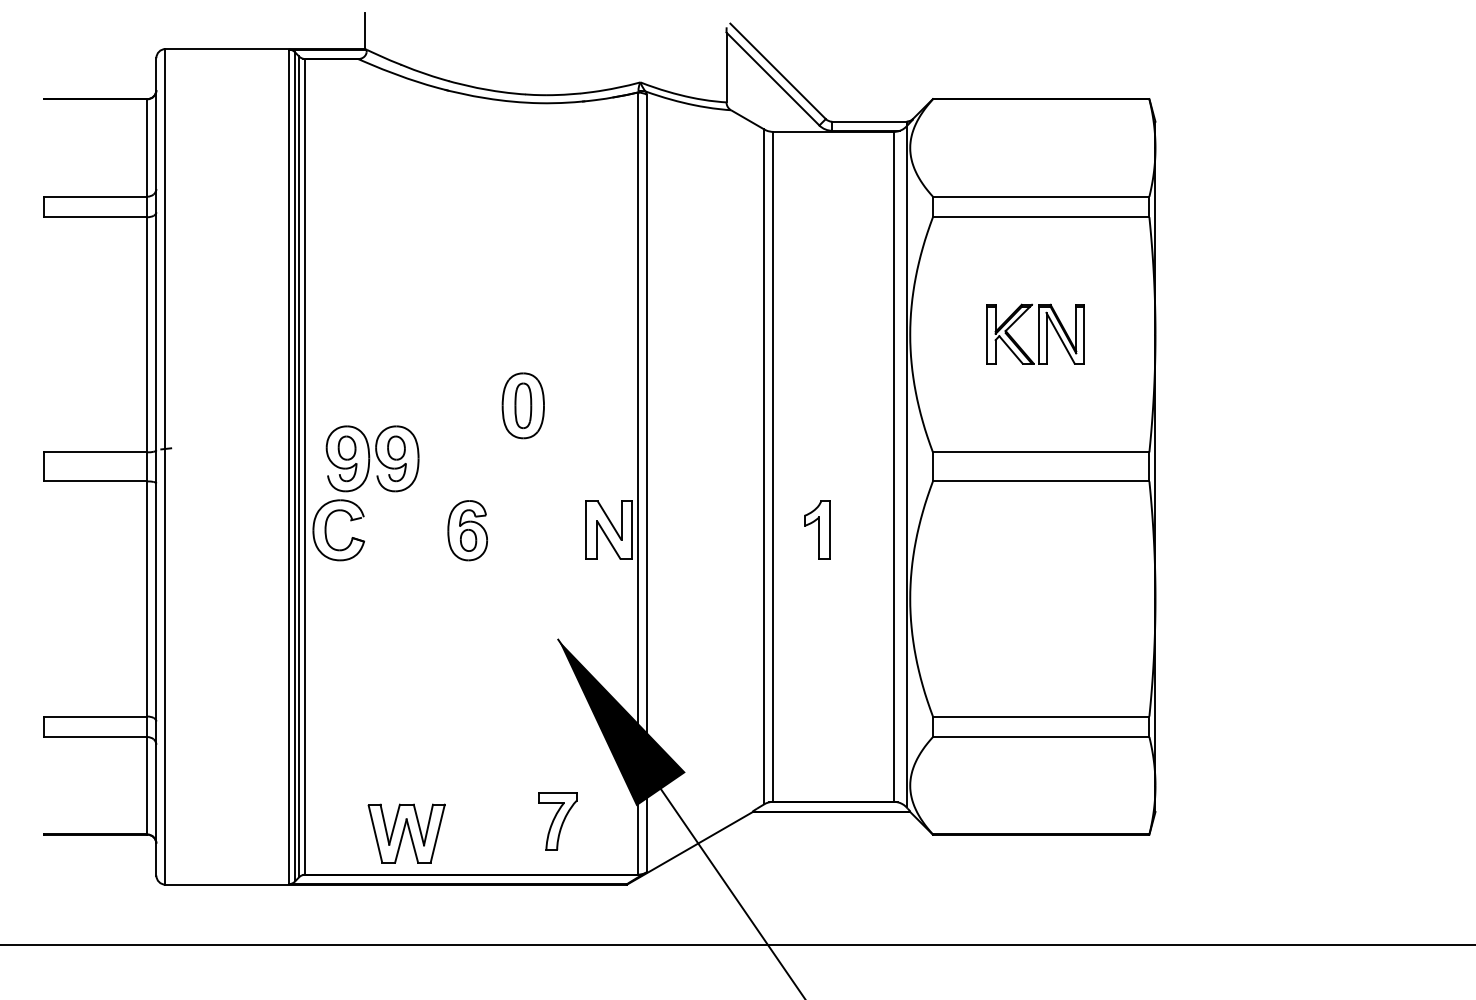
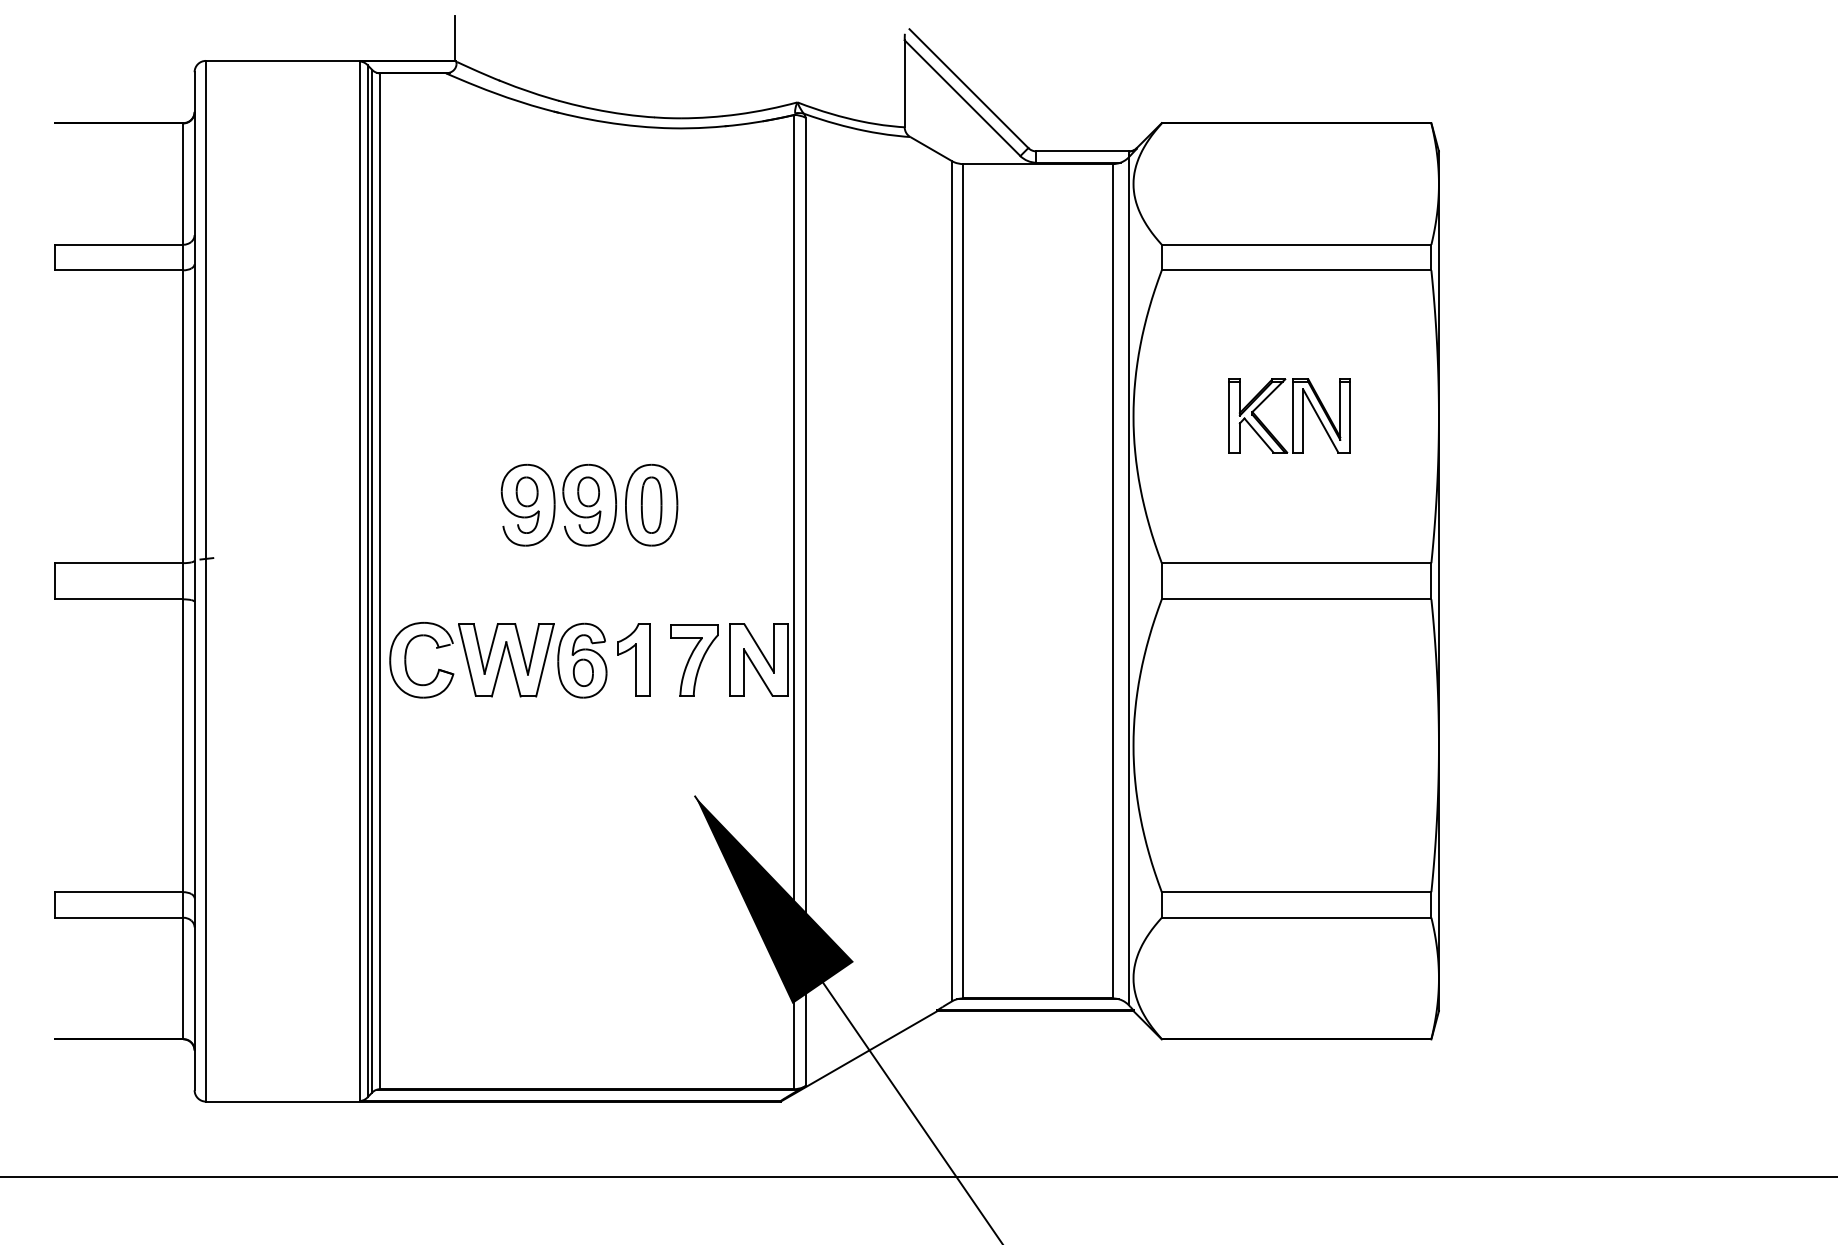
part: (372, 459) -> (558, 505), moved
part: (817, 529) -> (633, 659), moved
part: (557, 821) -> (694, 660), moved
part: (406, 834) -> (506, 660), moved

